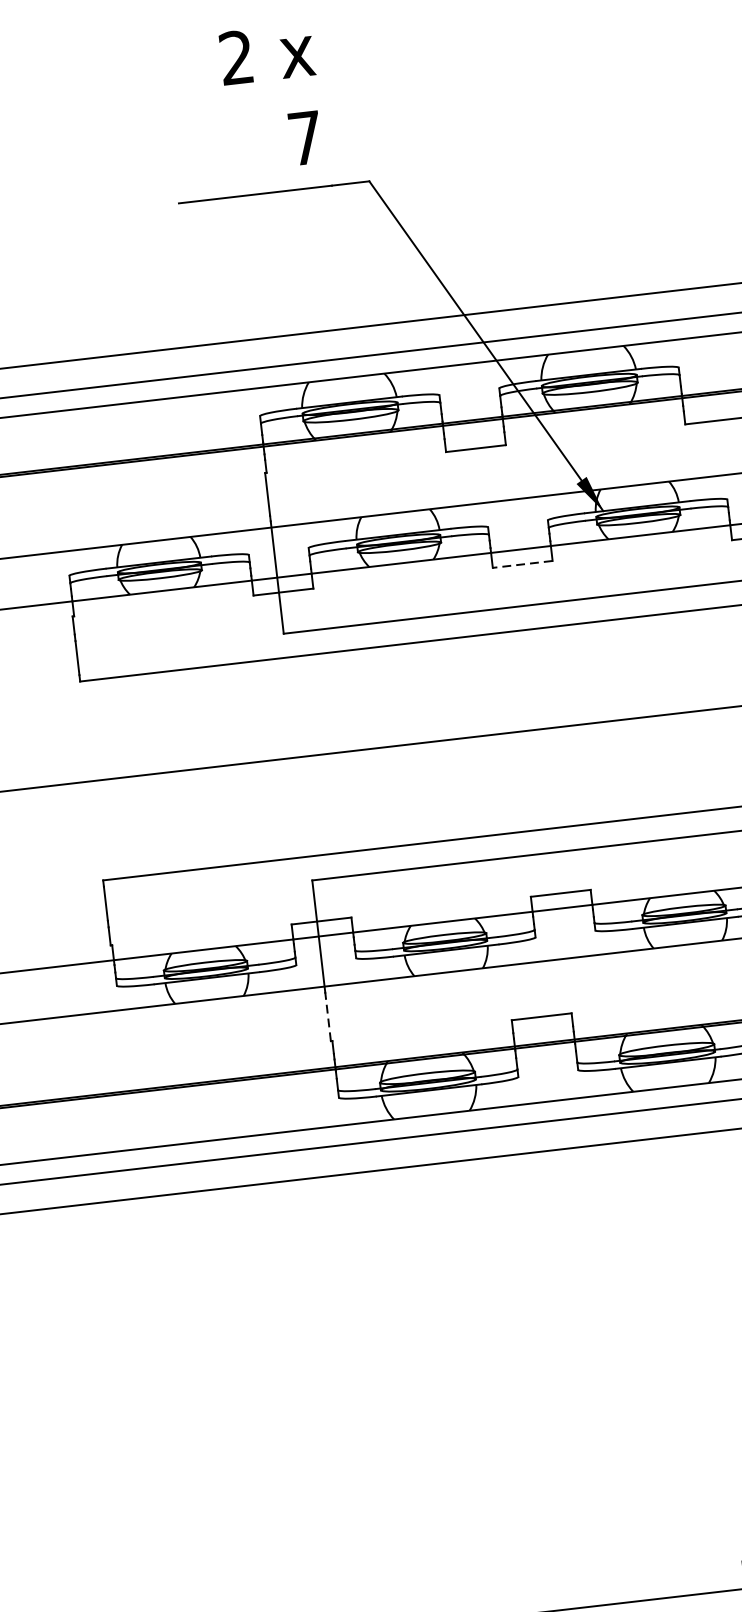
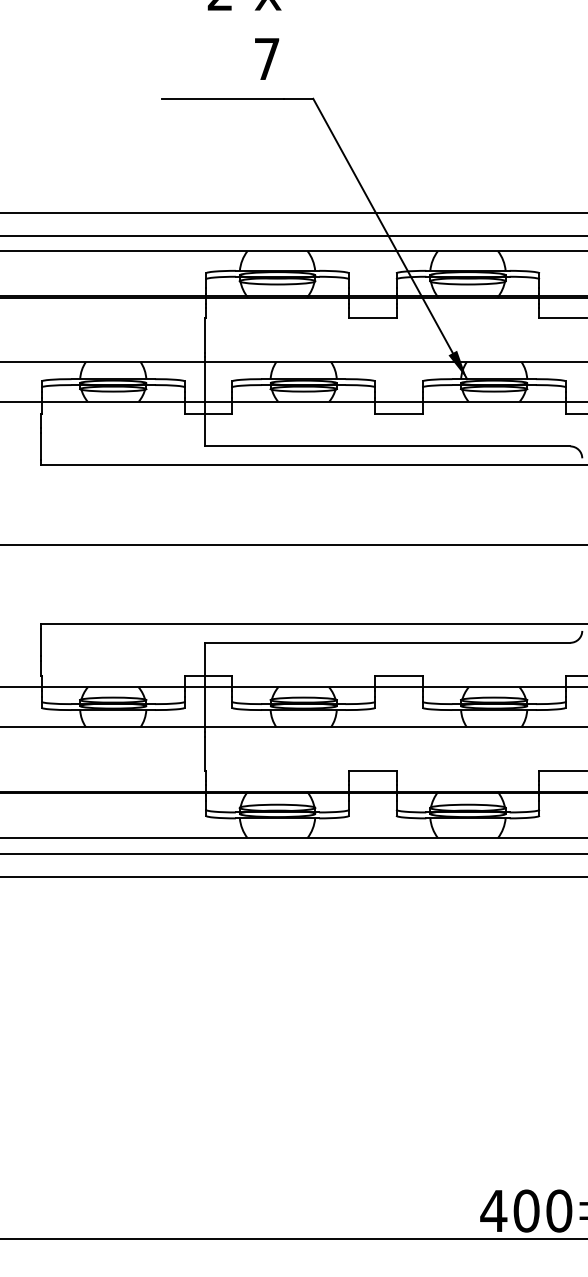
line: (522, 564) -> (398, 413), dashed -> solid
line: (327, 1019) -> (204, 753), dashed -> solid

